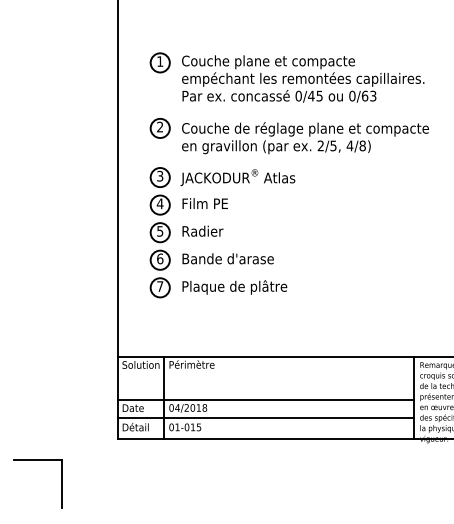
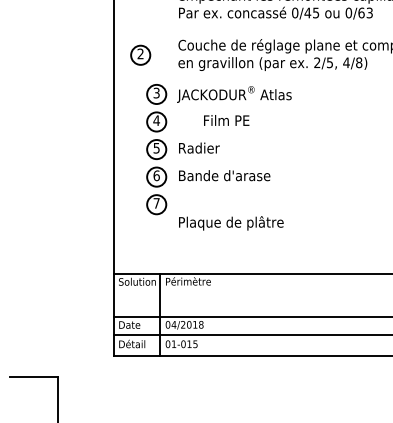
part: (159, 128) -> (139, 55), moved
text: (204, 203) -> (225, 120), moved
text: (234, 287) -> (230, 223), moved

